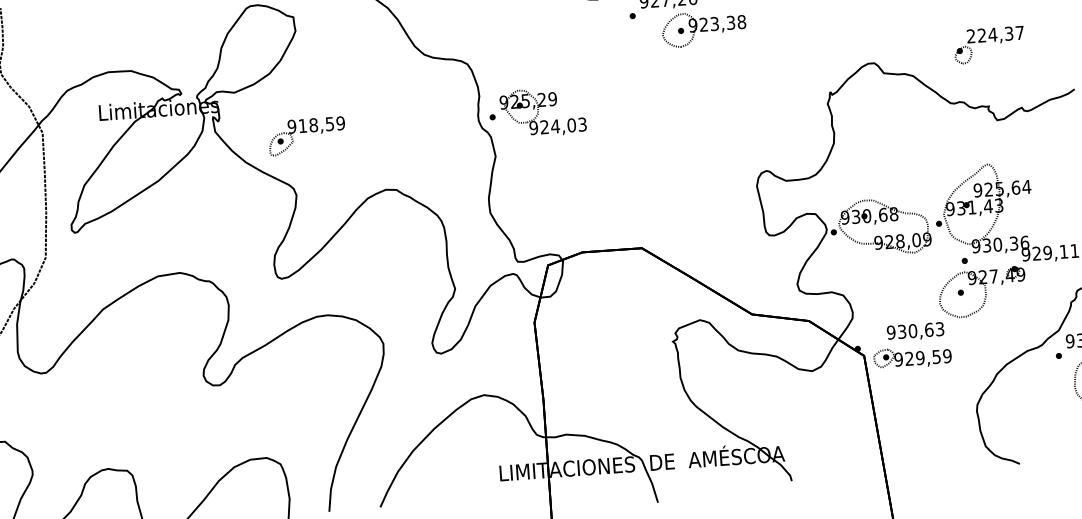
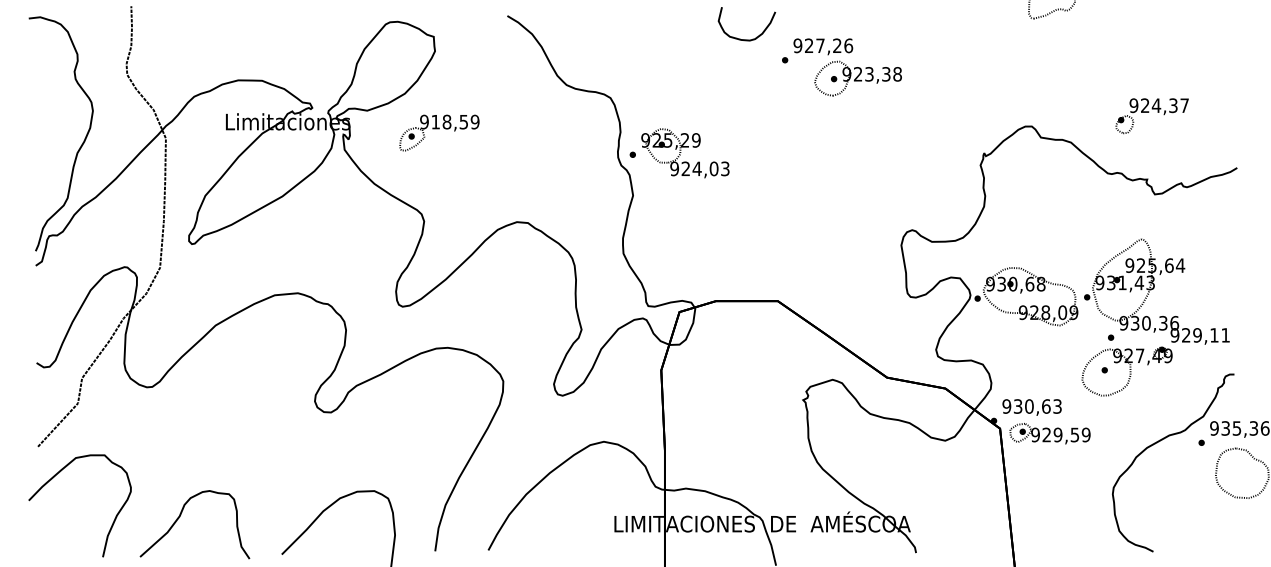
text: (970, 36) -> (1133, 105), 224,37 -> 924,37
part: (307, 135) -> (439, 132), moved
text: (915, 331) -> (1031, 407), moved

